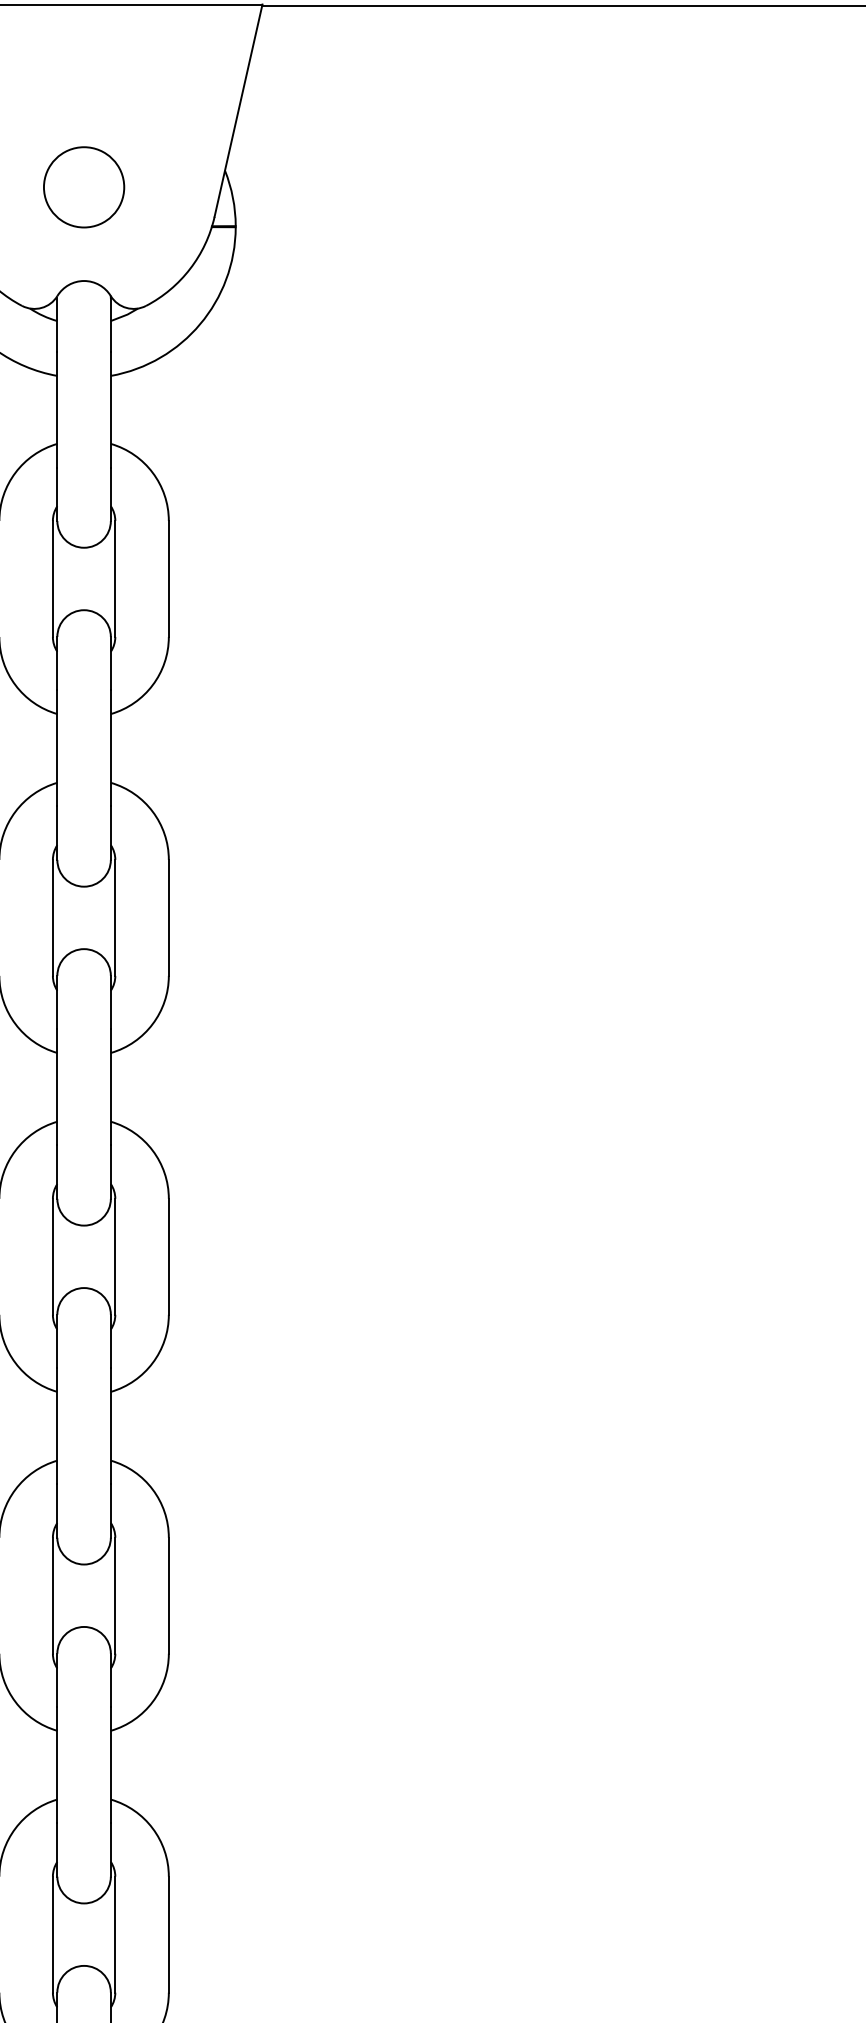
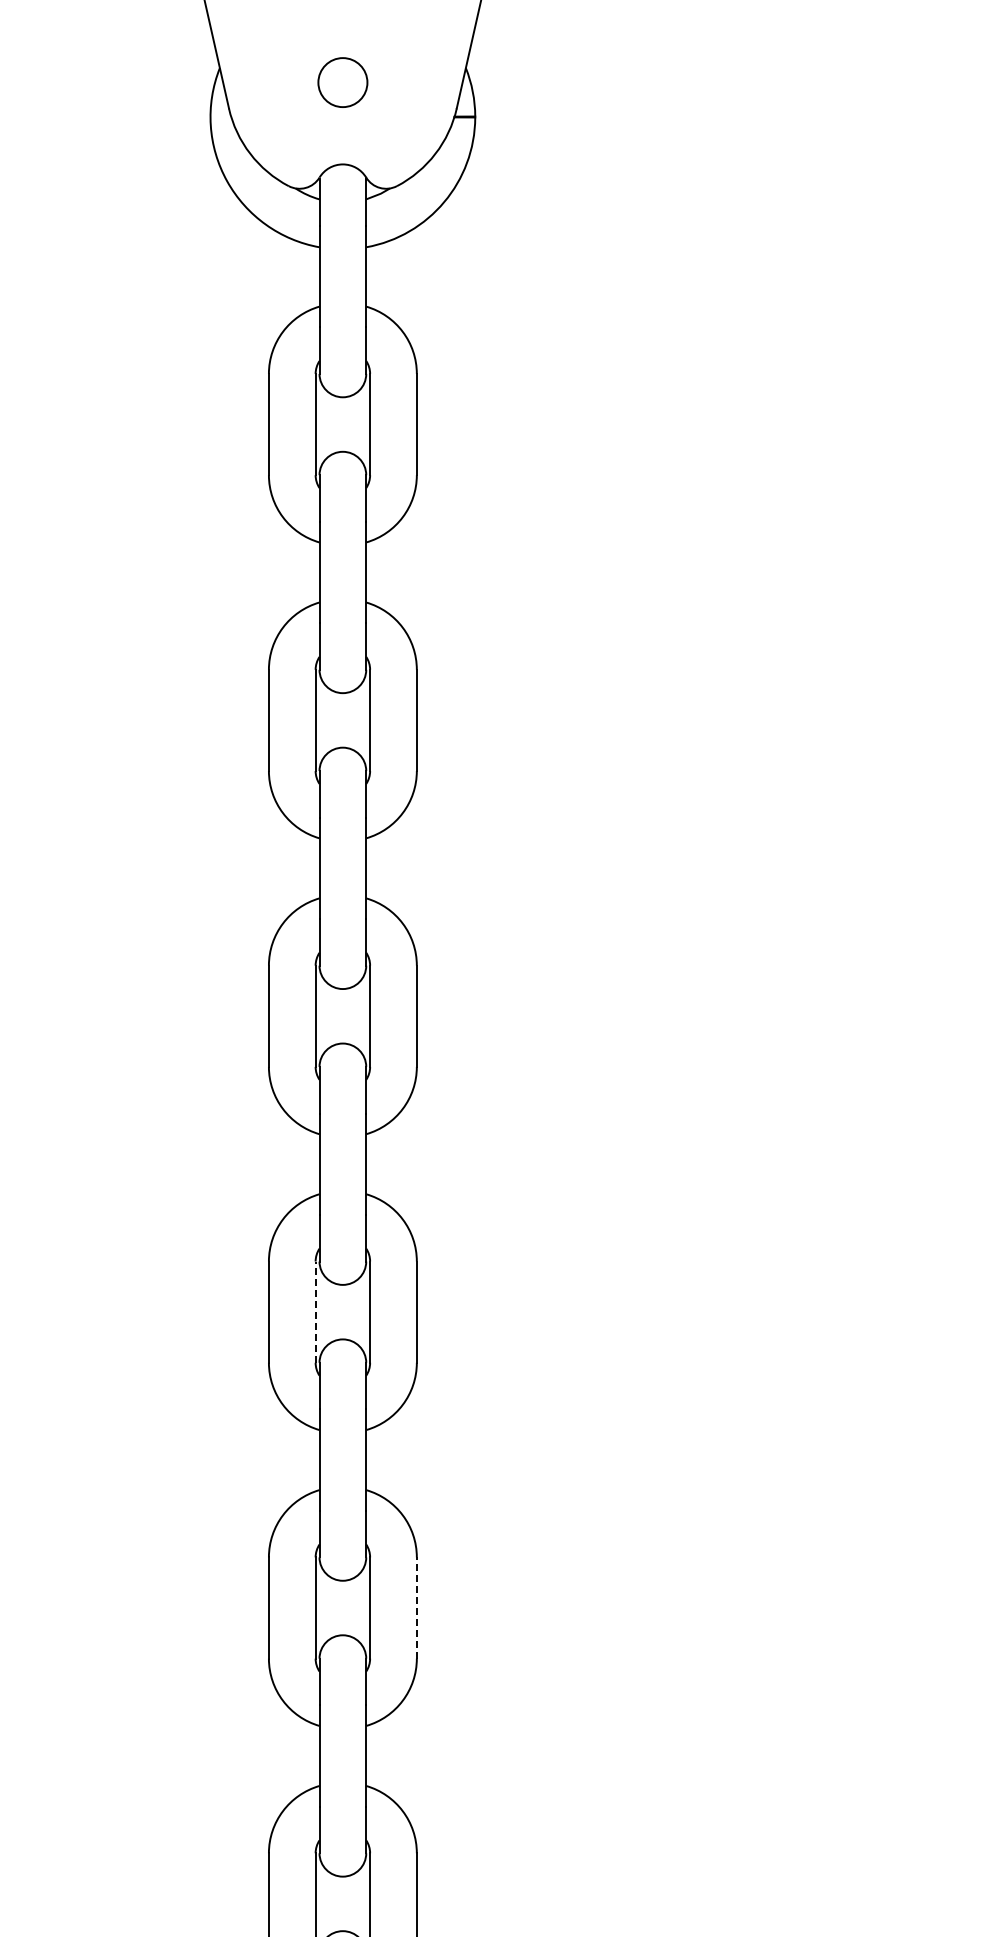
circle: (83, 187) -> (342, 82), size x0.7
line: (52, 1596) -> (315, 1312), solid -> dashed
line: (168, 1935) -> (416, 1608), solid -> dashed

